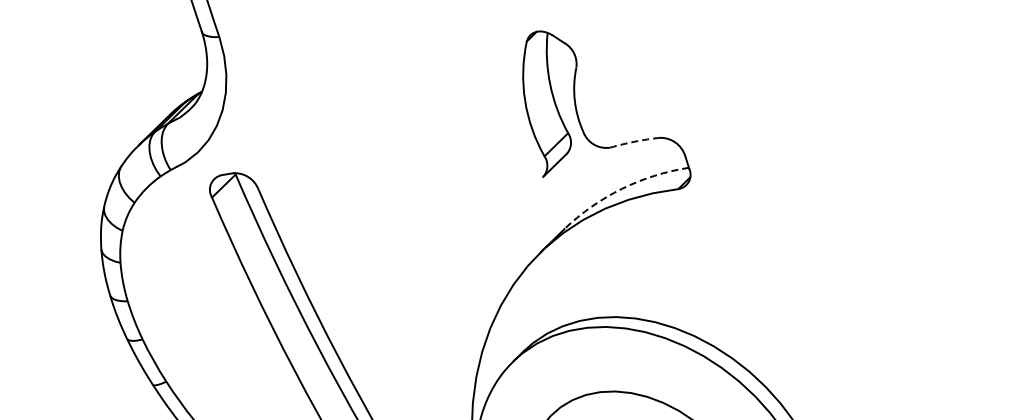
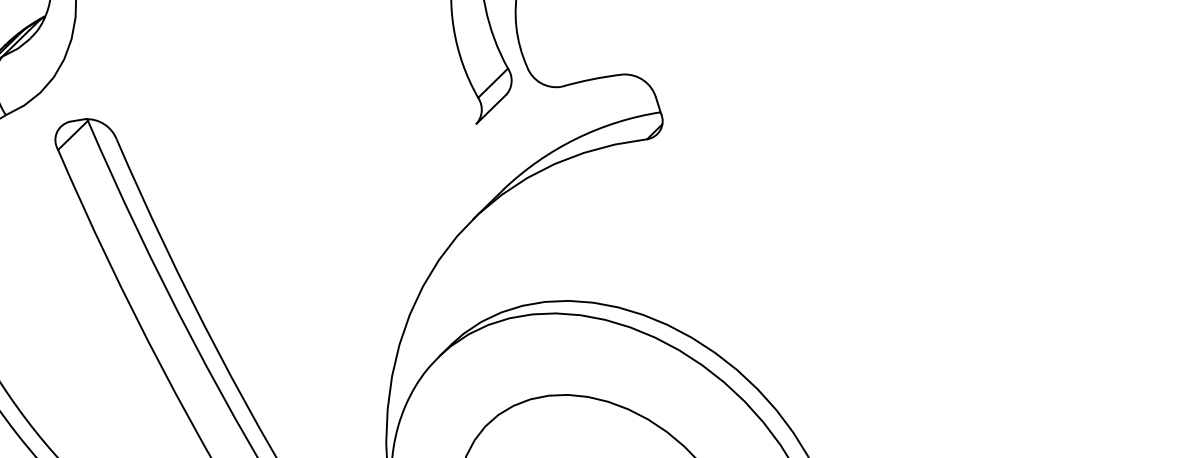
arc: (634, 141) -> (591, 79), dashed -> solid
arc: (622, 188) -> (576, 138), dashed -> solid

